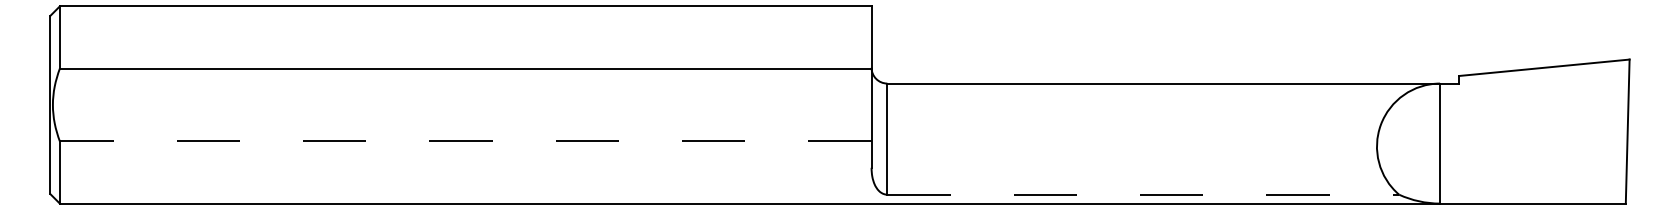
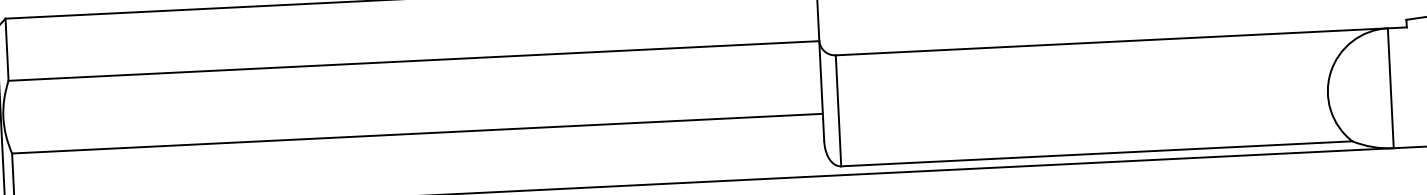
line: (465, 141) -> (417, 133), dashed -> solid
line: (1143, 194) -> (1097, 153), dashed -> solid

